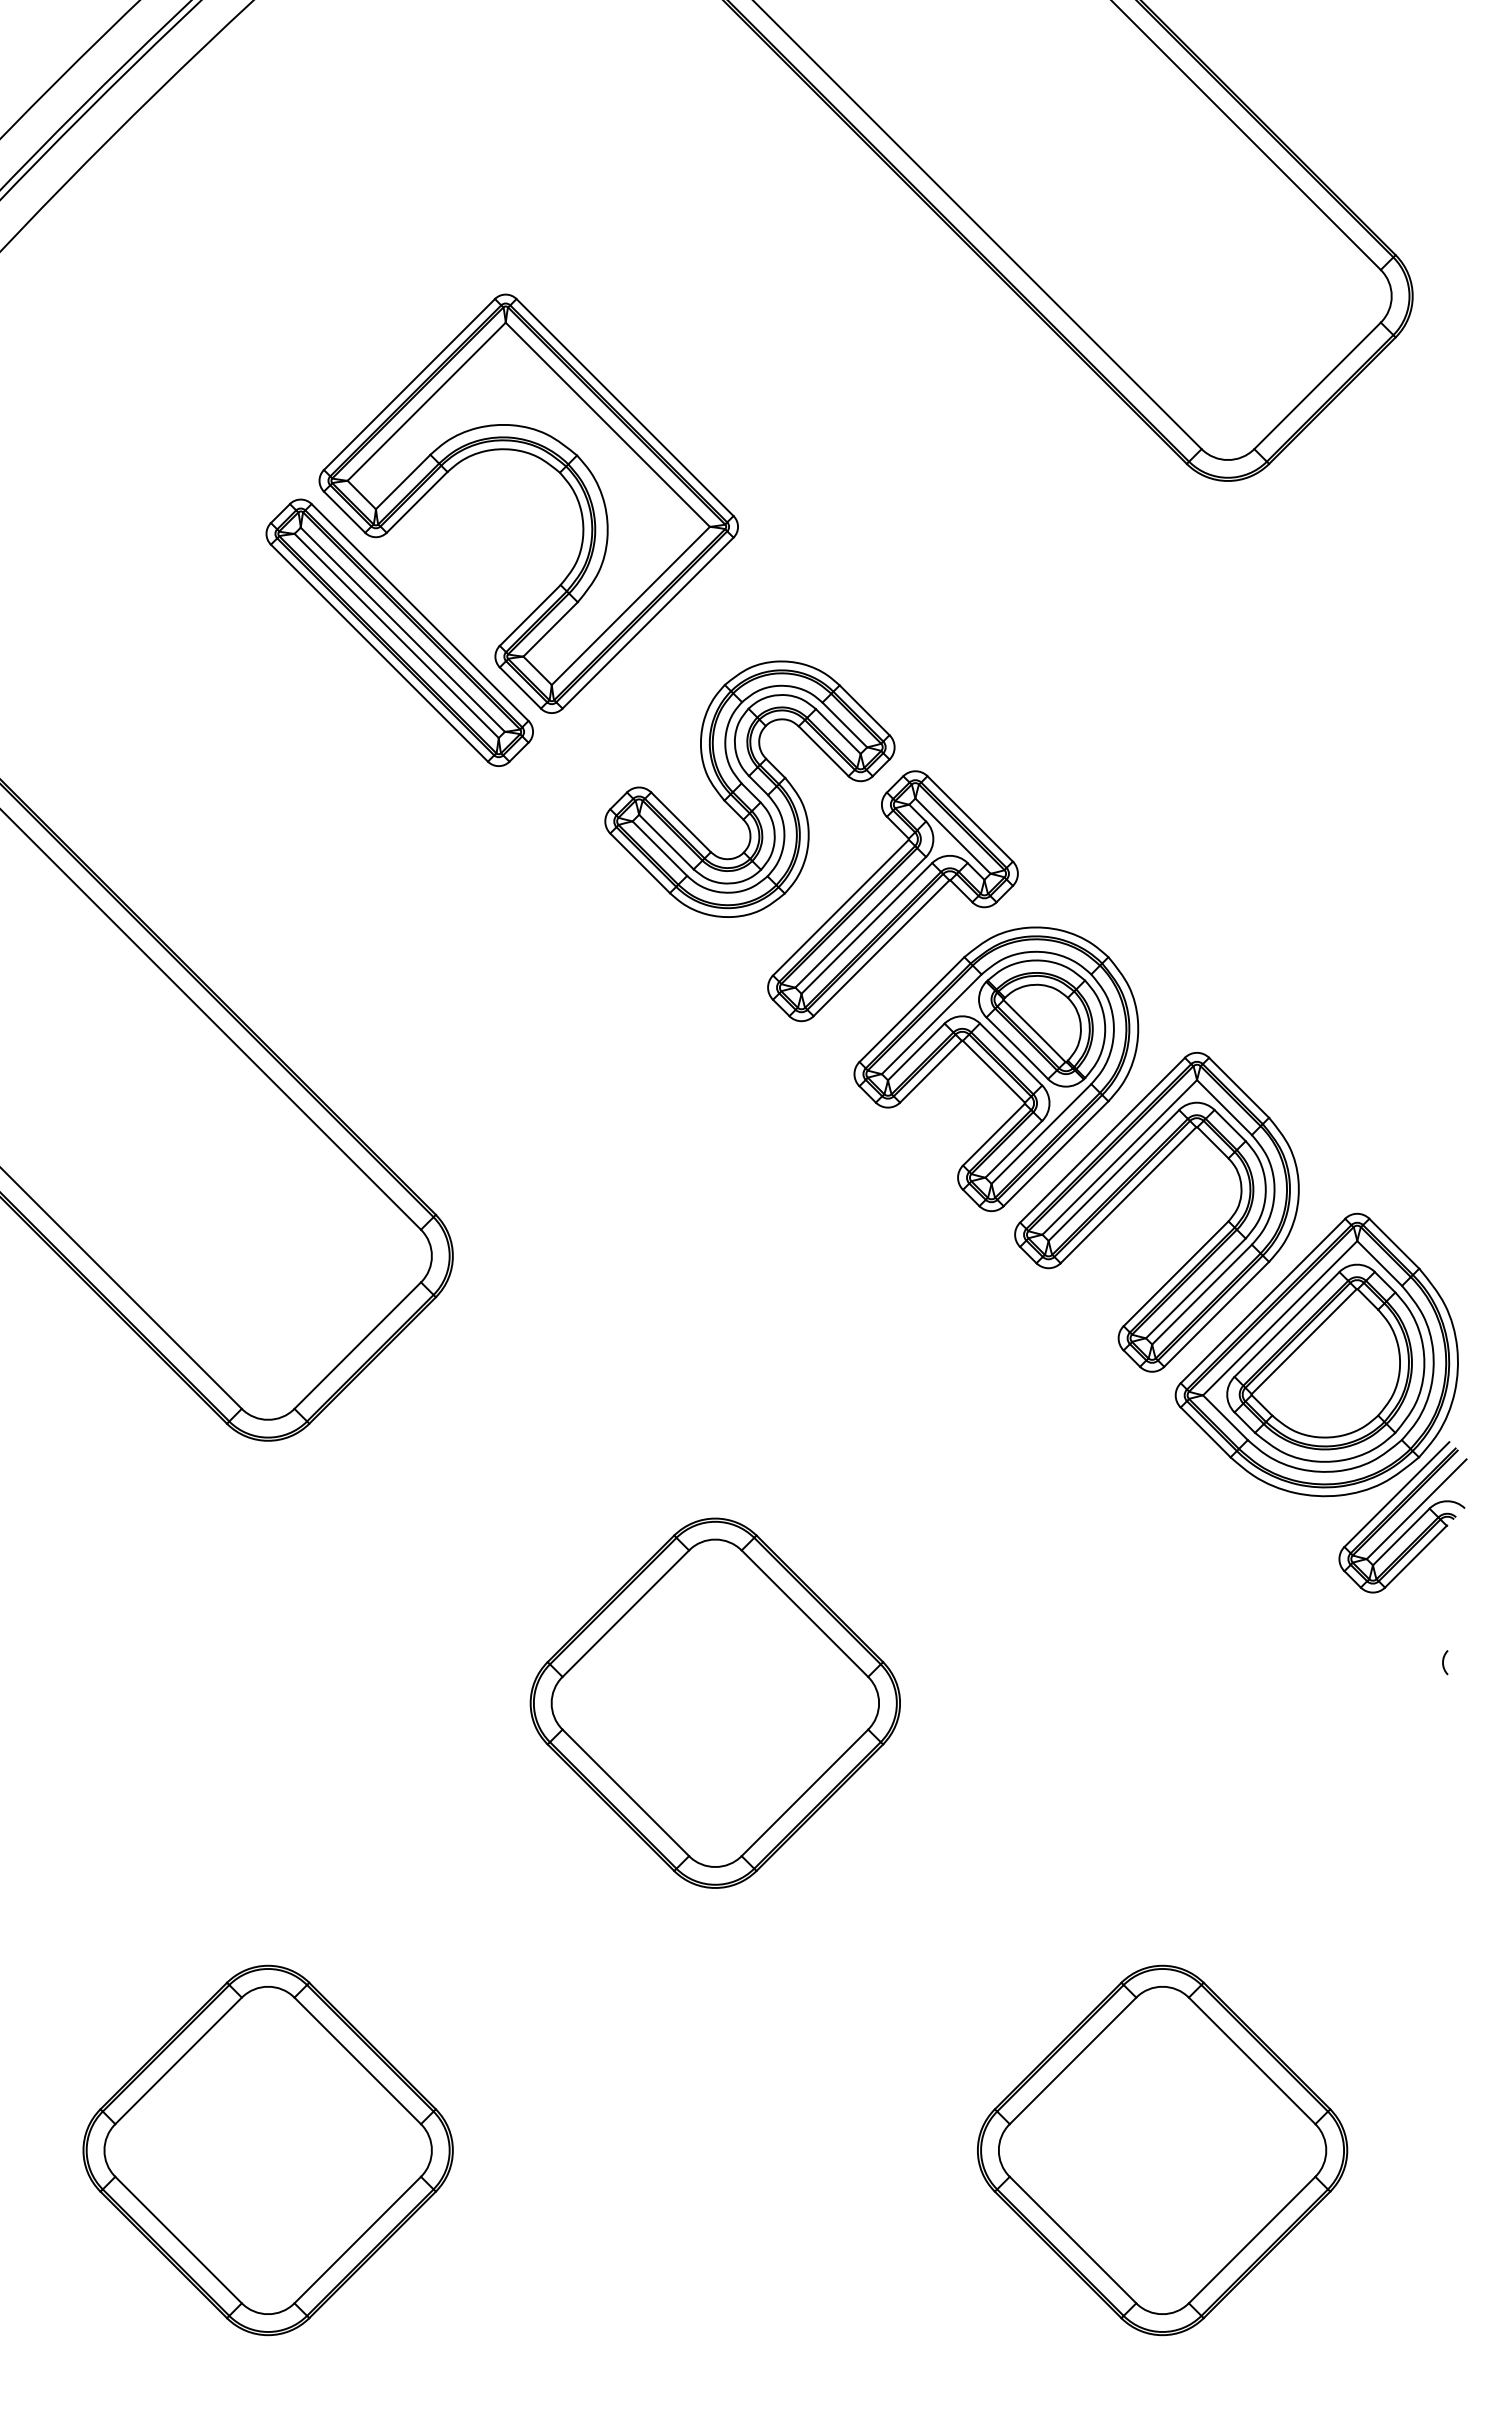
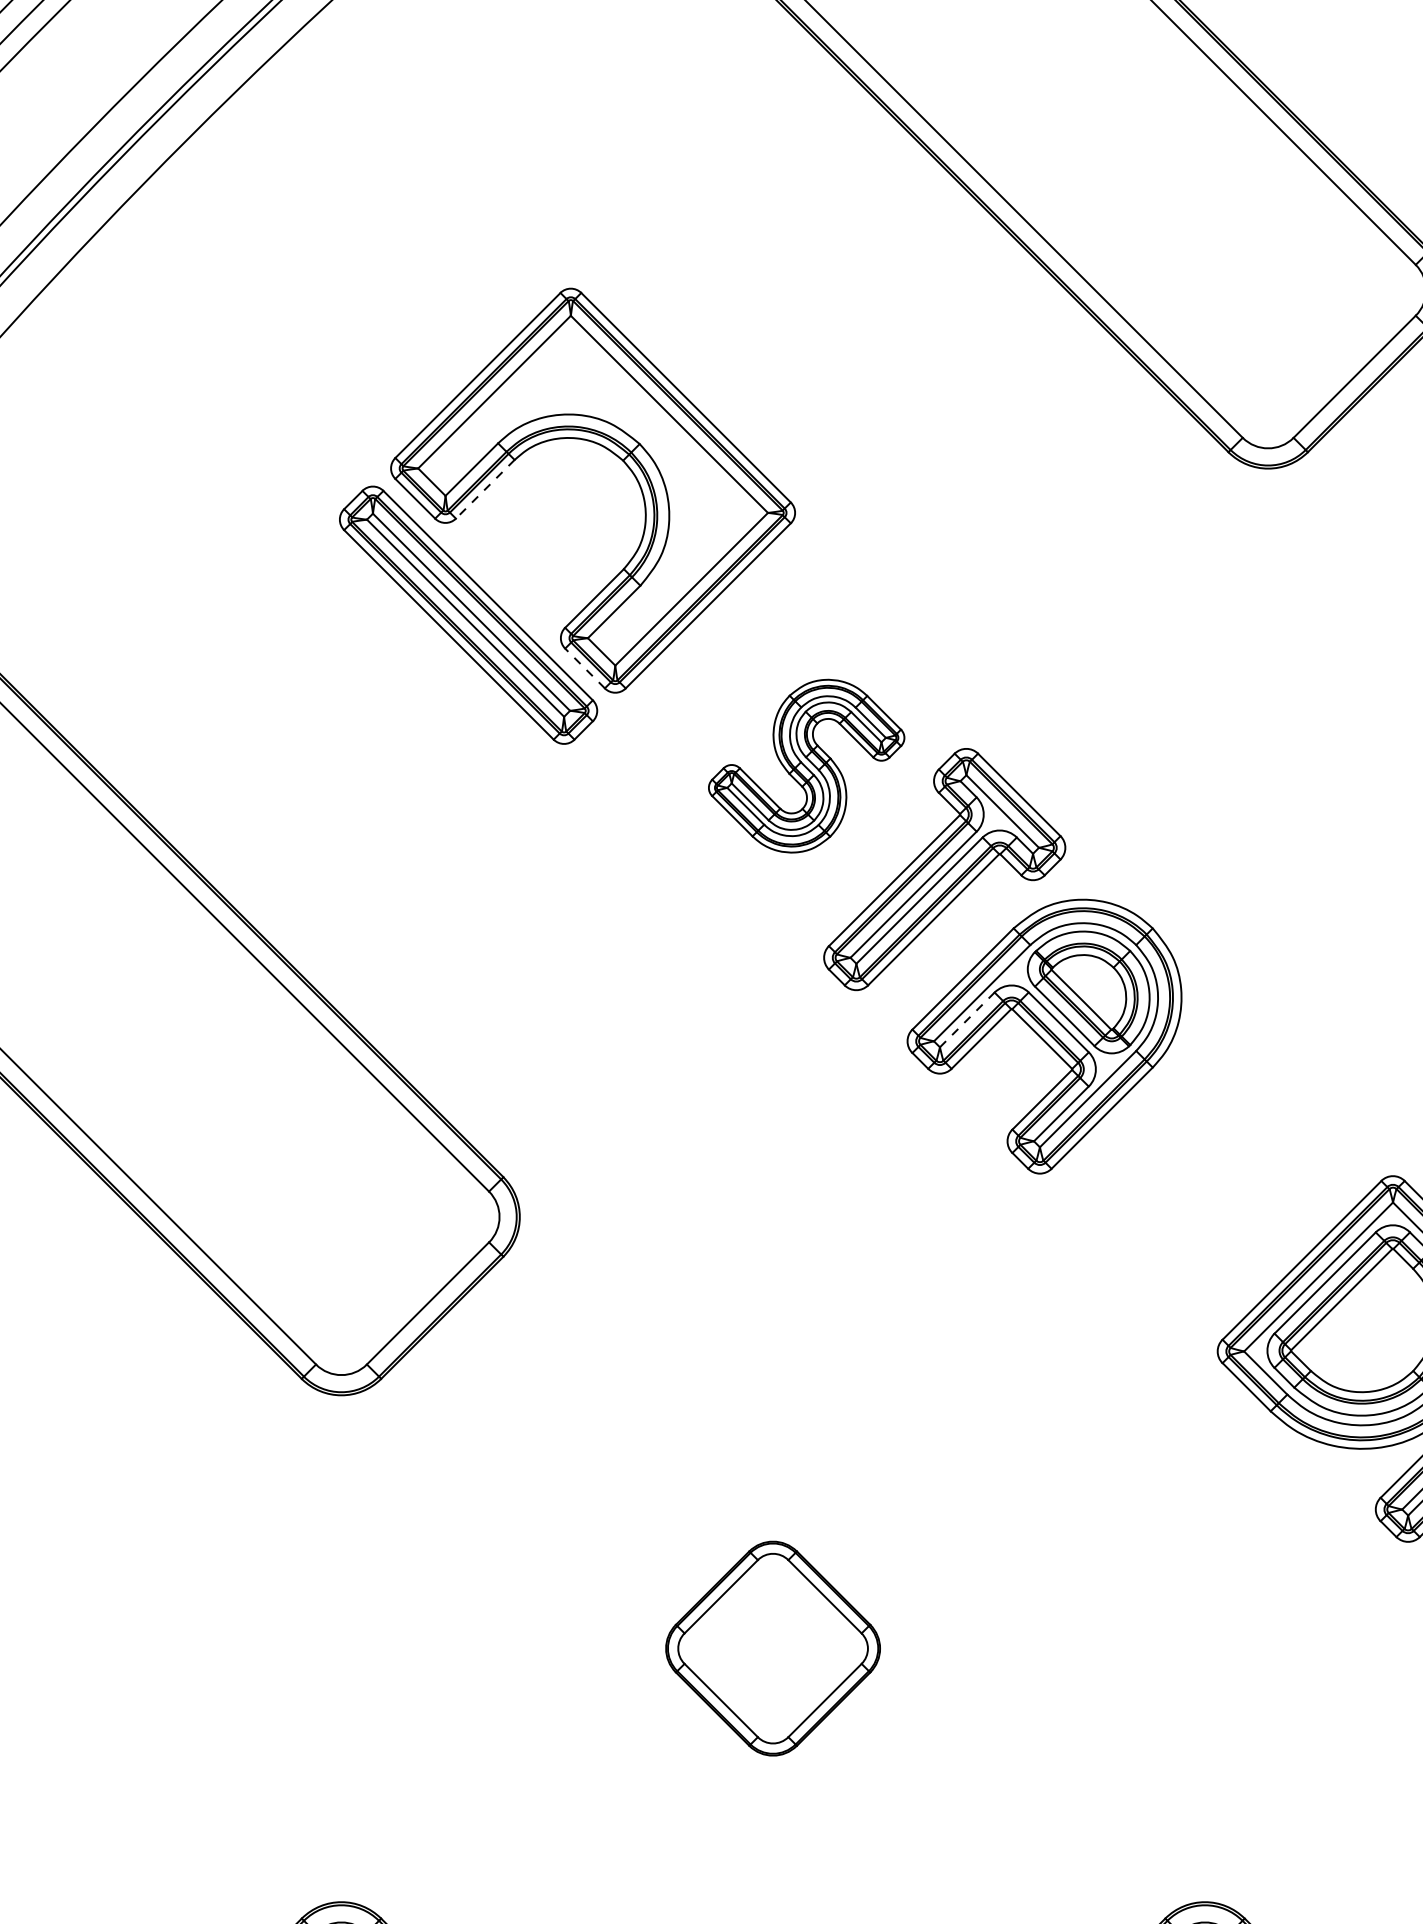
line: (417, 502) -> (485, 489), solid -> dashed
line: (520, 687) -> (585, 668), solid -> dashed
part: (749, 788) -> (806, 765), size x0.7
line: (916, 1051) -> (967, 1019), solid -> dashed
part: (1134, 1190) -> (1177, 1153), removed
part: (714, 1702) -> (772, 1647), size x0.6

